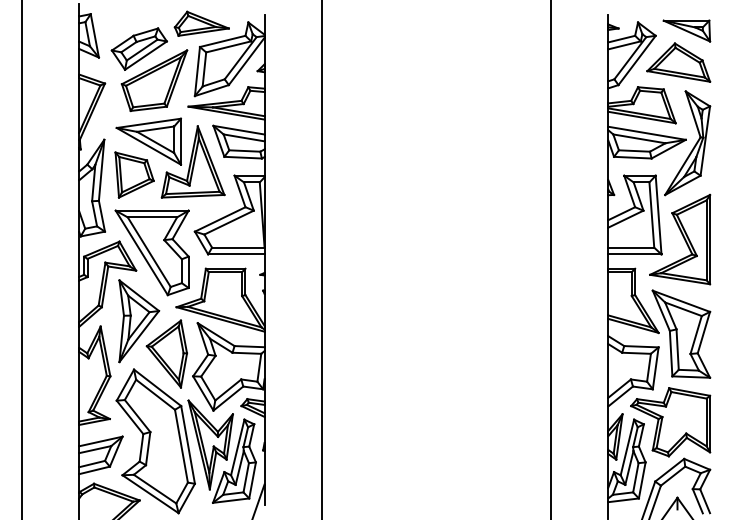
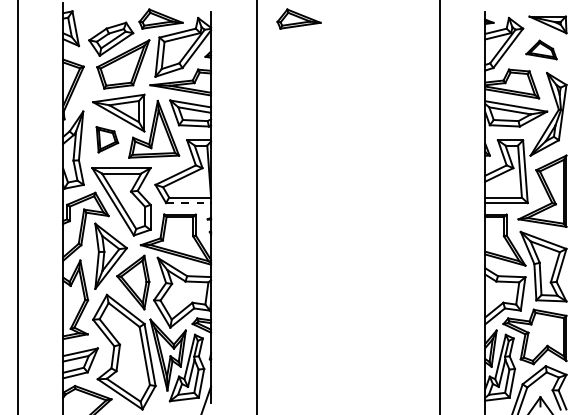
part: (374, 23) -> (298, 18), added
part: (678, 62) -> (541, 49), size x0.6
part: (134, 174) -> (107, 139), size x0.7
line: (236, 254) -> (188, 203), solid -> dashed

